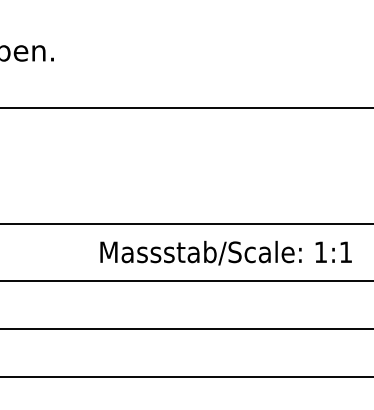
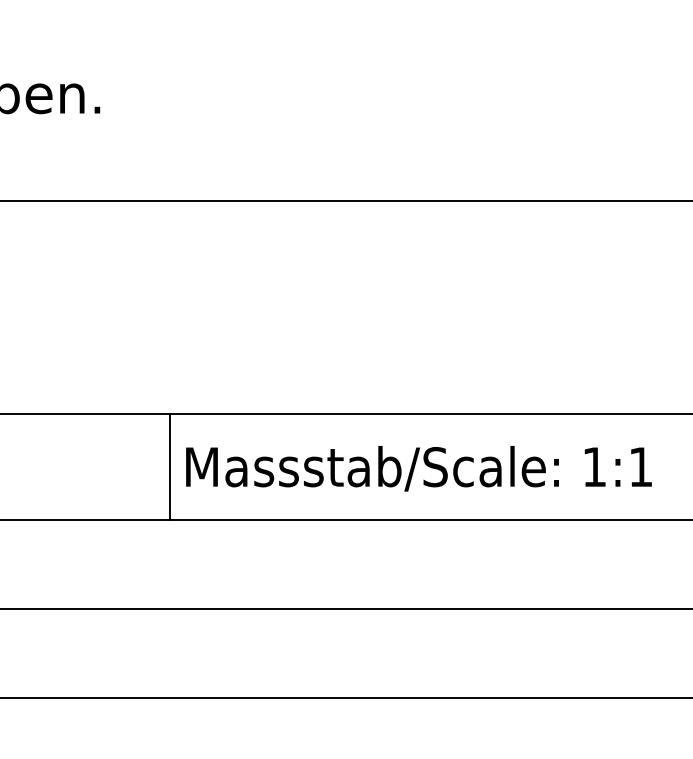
line: (91, 252) -> (169, 467), added

